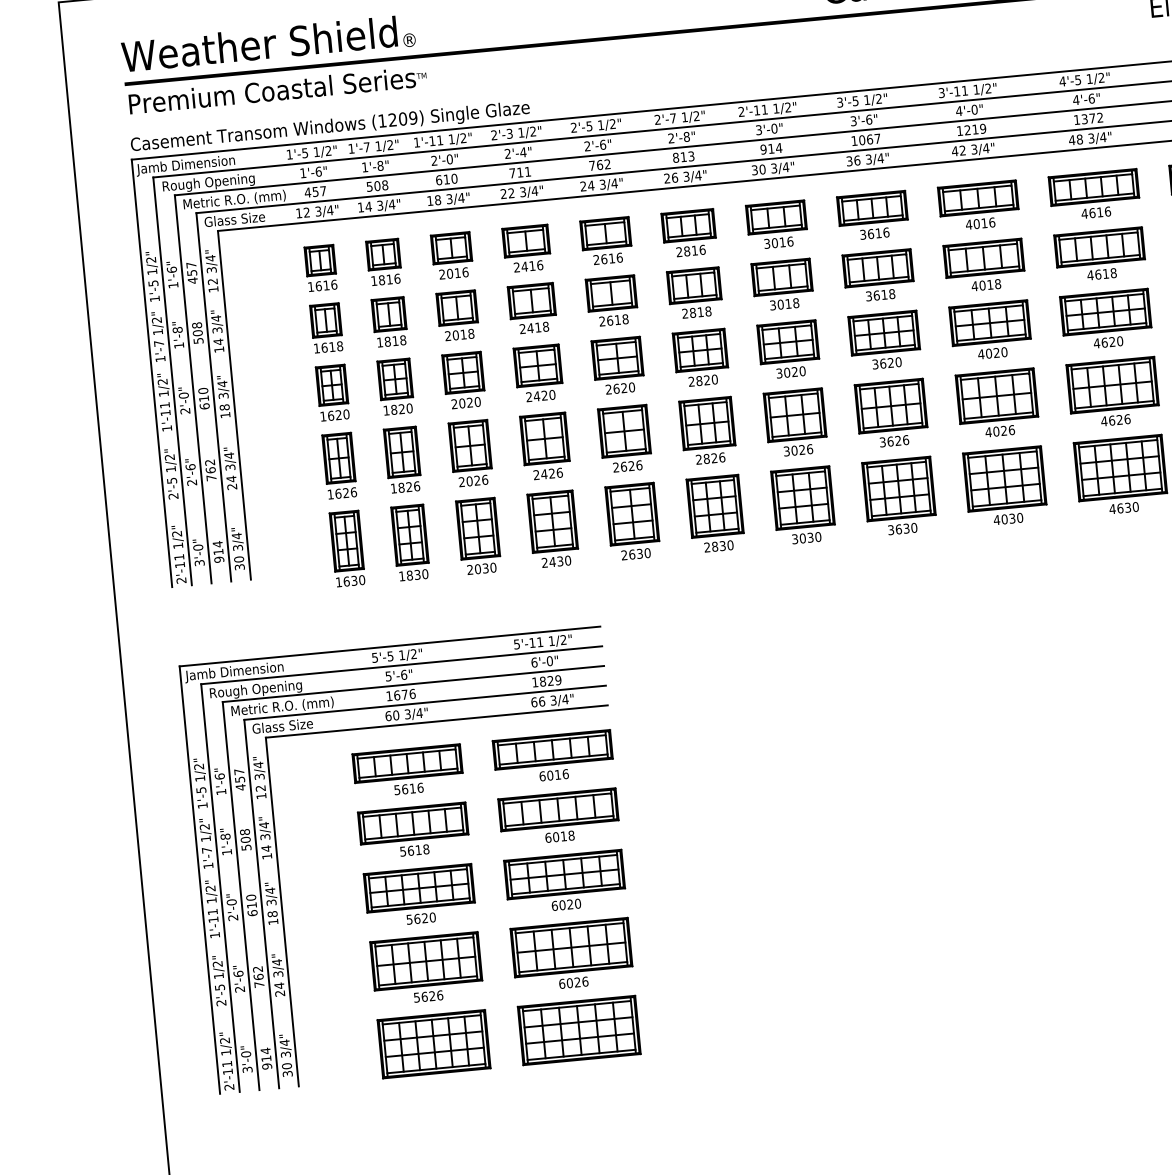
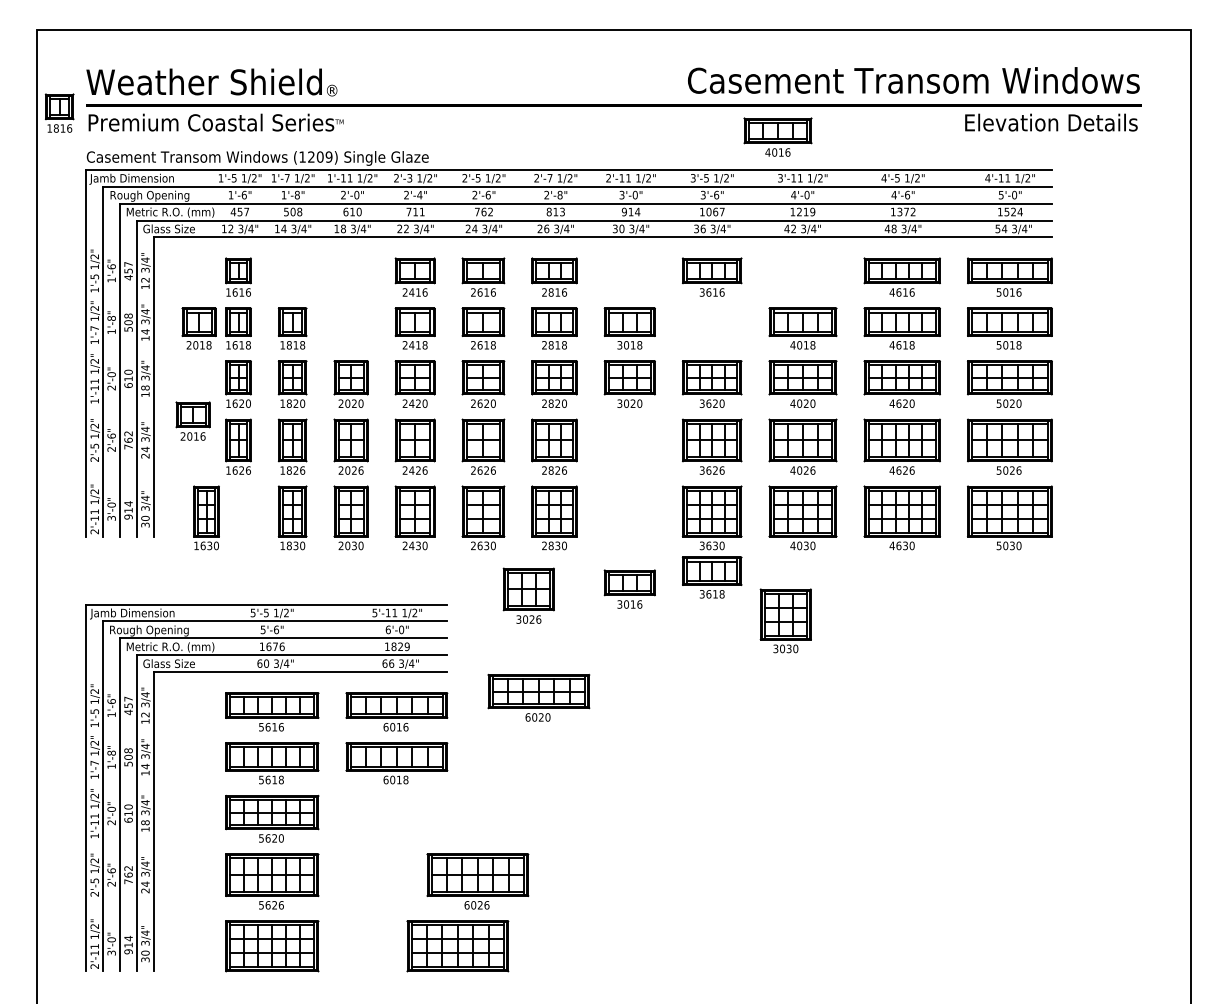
part: (978, 205) -> (777, 136), moved
part: (776, 224) -> (629, 588), moved
part: (451, 254) -> (192, 420), moved
part: (383, 261) -> (59, 112), moved
part: (877, 275) -> (711, 577), moved
part: (457, 315) -> (198, 328), moved
part: (795, 422) -> (528, 595), moved
part: (803, 505) -> (785, 620), moved
part: (347, 548) -> (206, 517), moved
part: (564, 881) -> (538, 697), moved
part: (571, 955) -> (477, 881), moved
part: (578, 1030) -> (457, 946), moved

